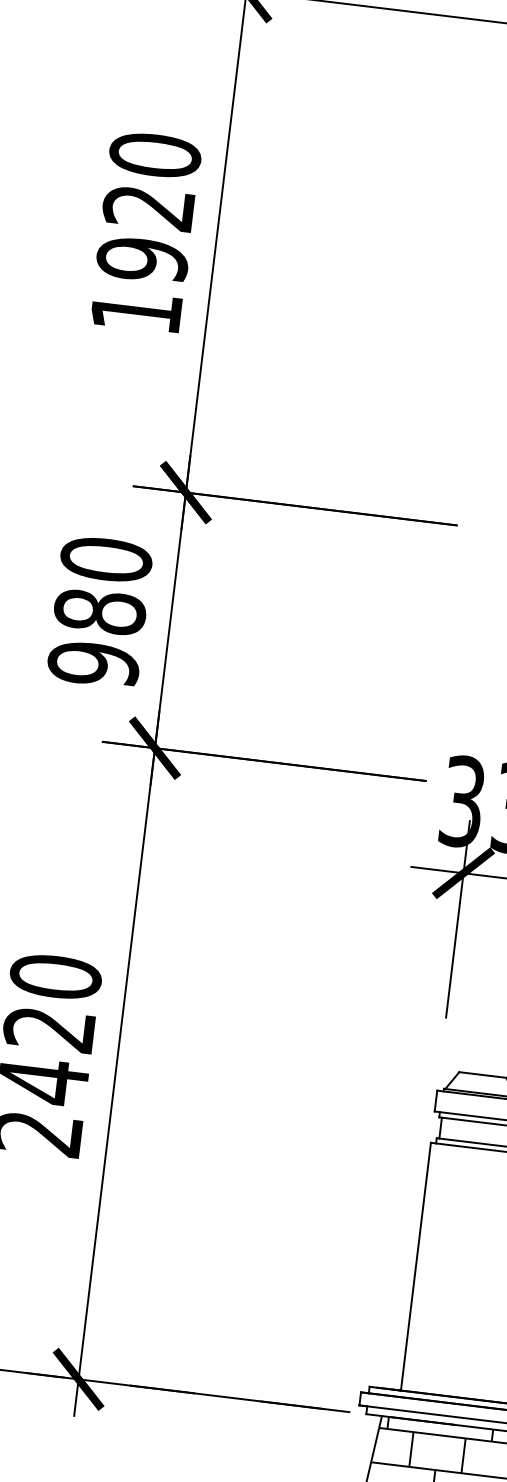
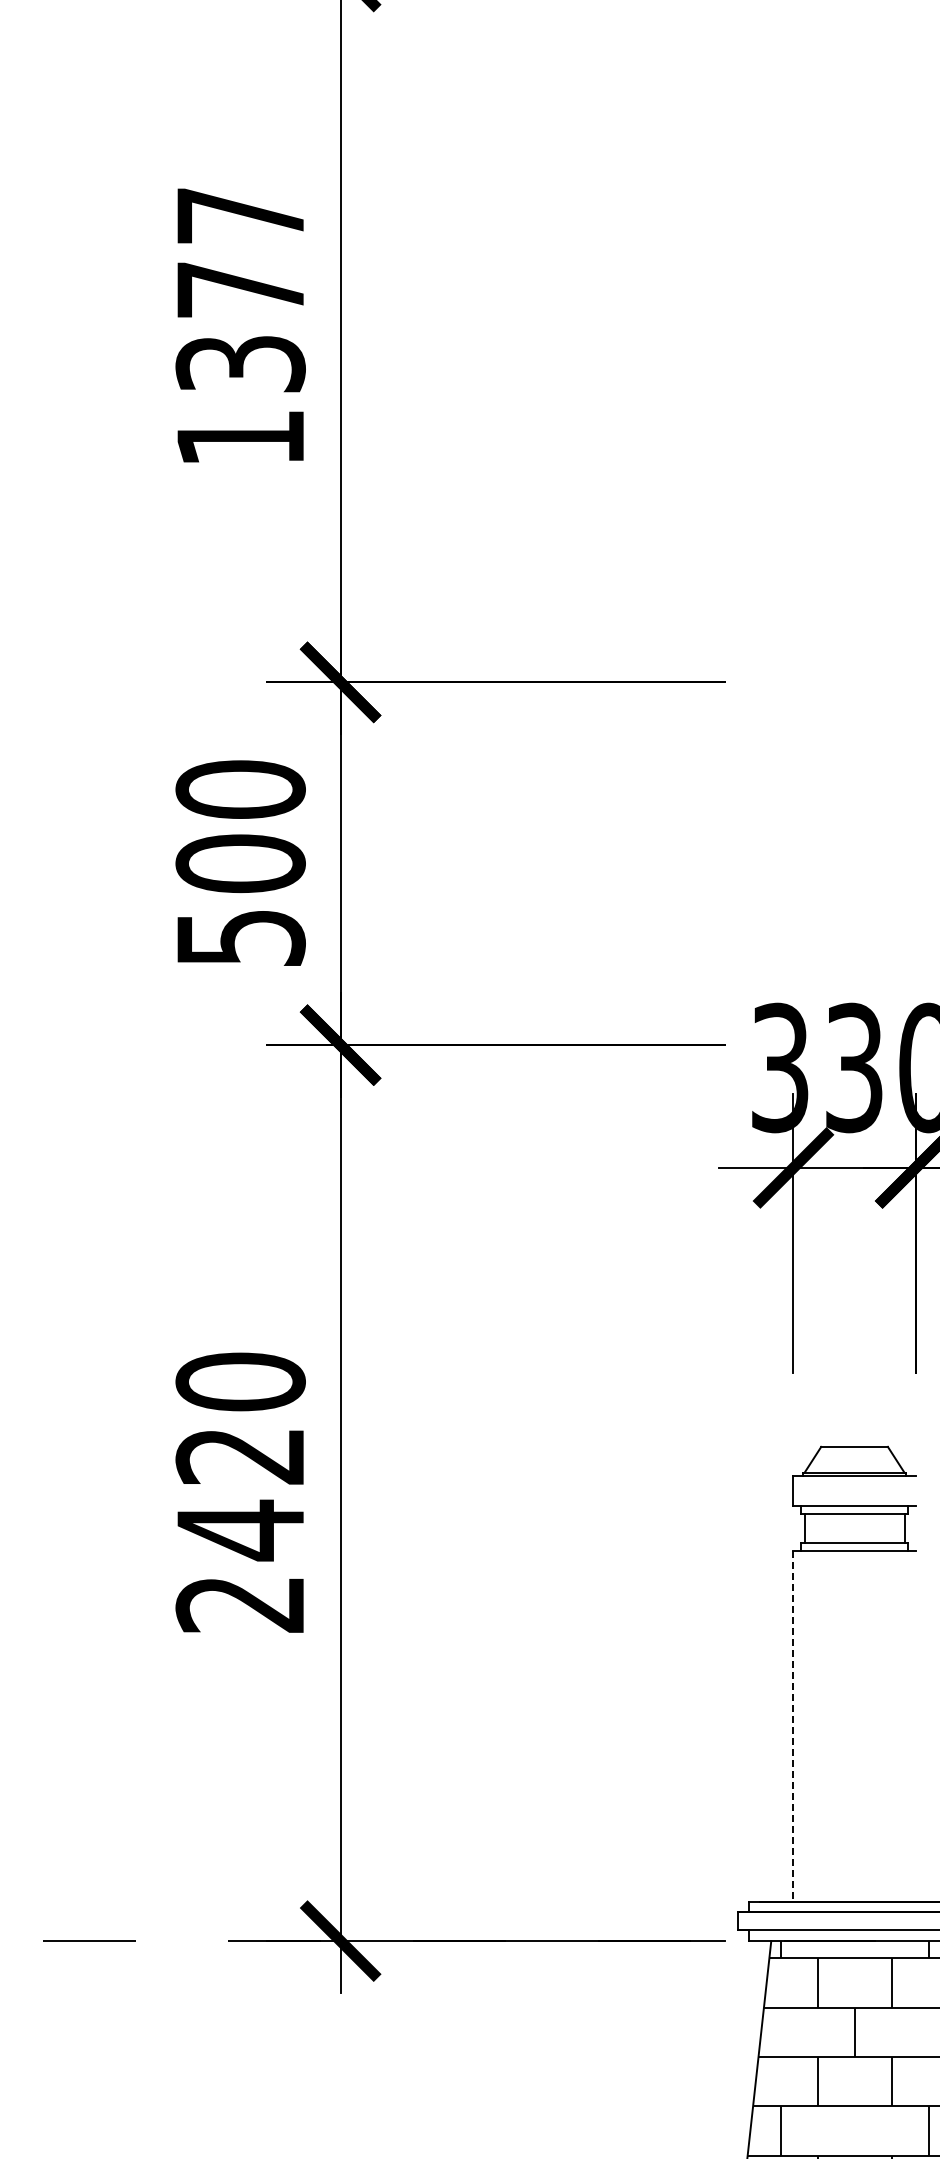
text: (148, 207) -> (240, 289), 1920 -> 1377
text: (96, 637) -> (240, 900), 980 -> 500
line: (415, 1266) -> (793, 1726), solid -> dashed

